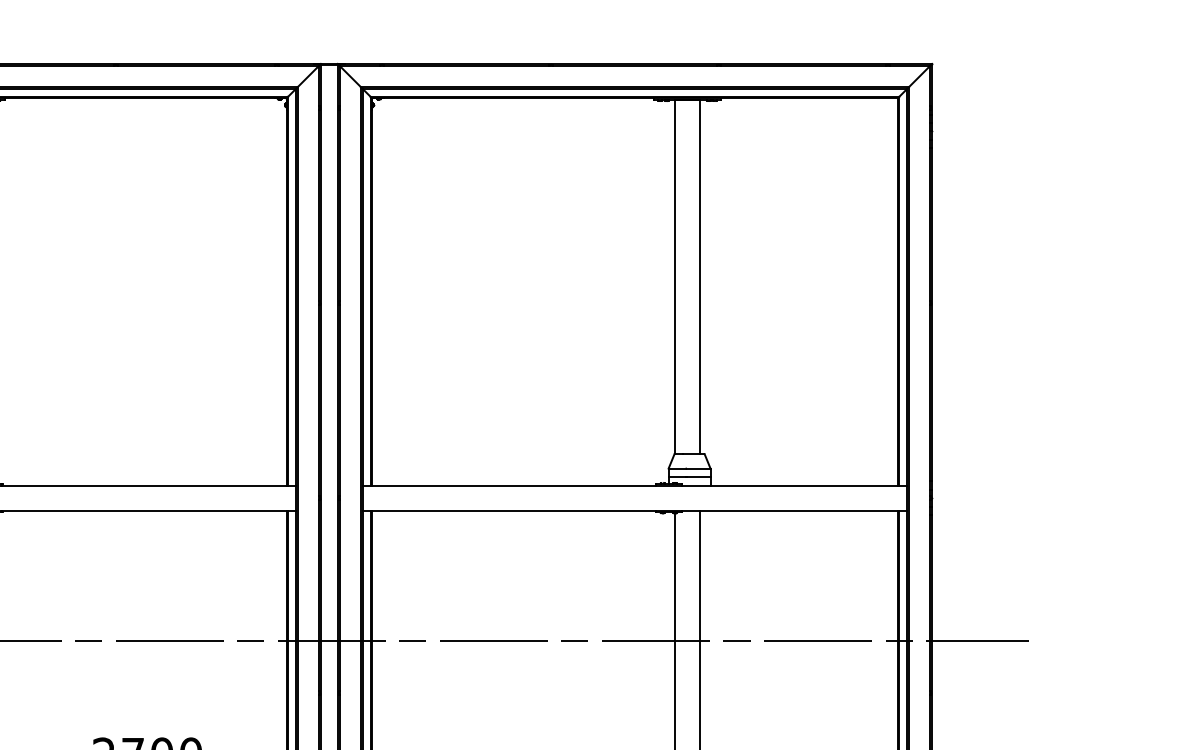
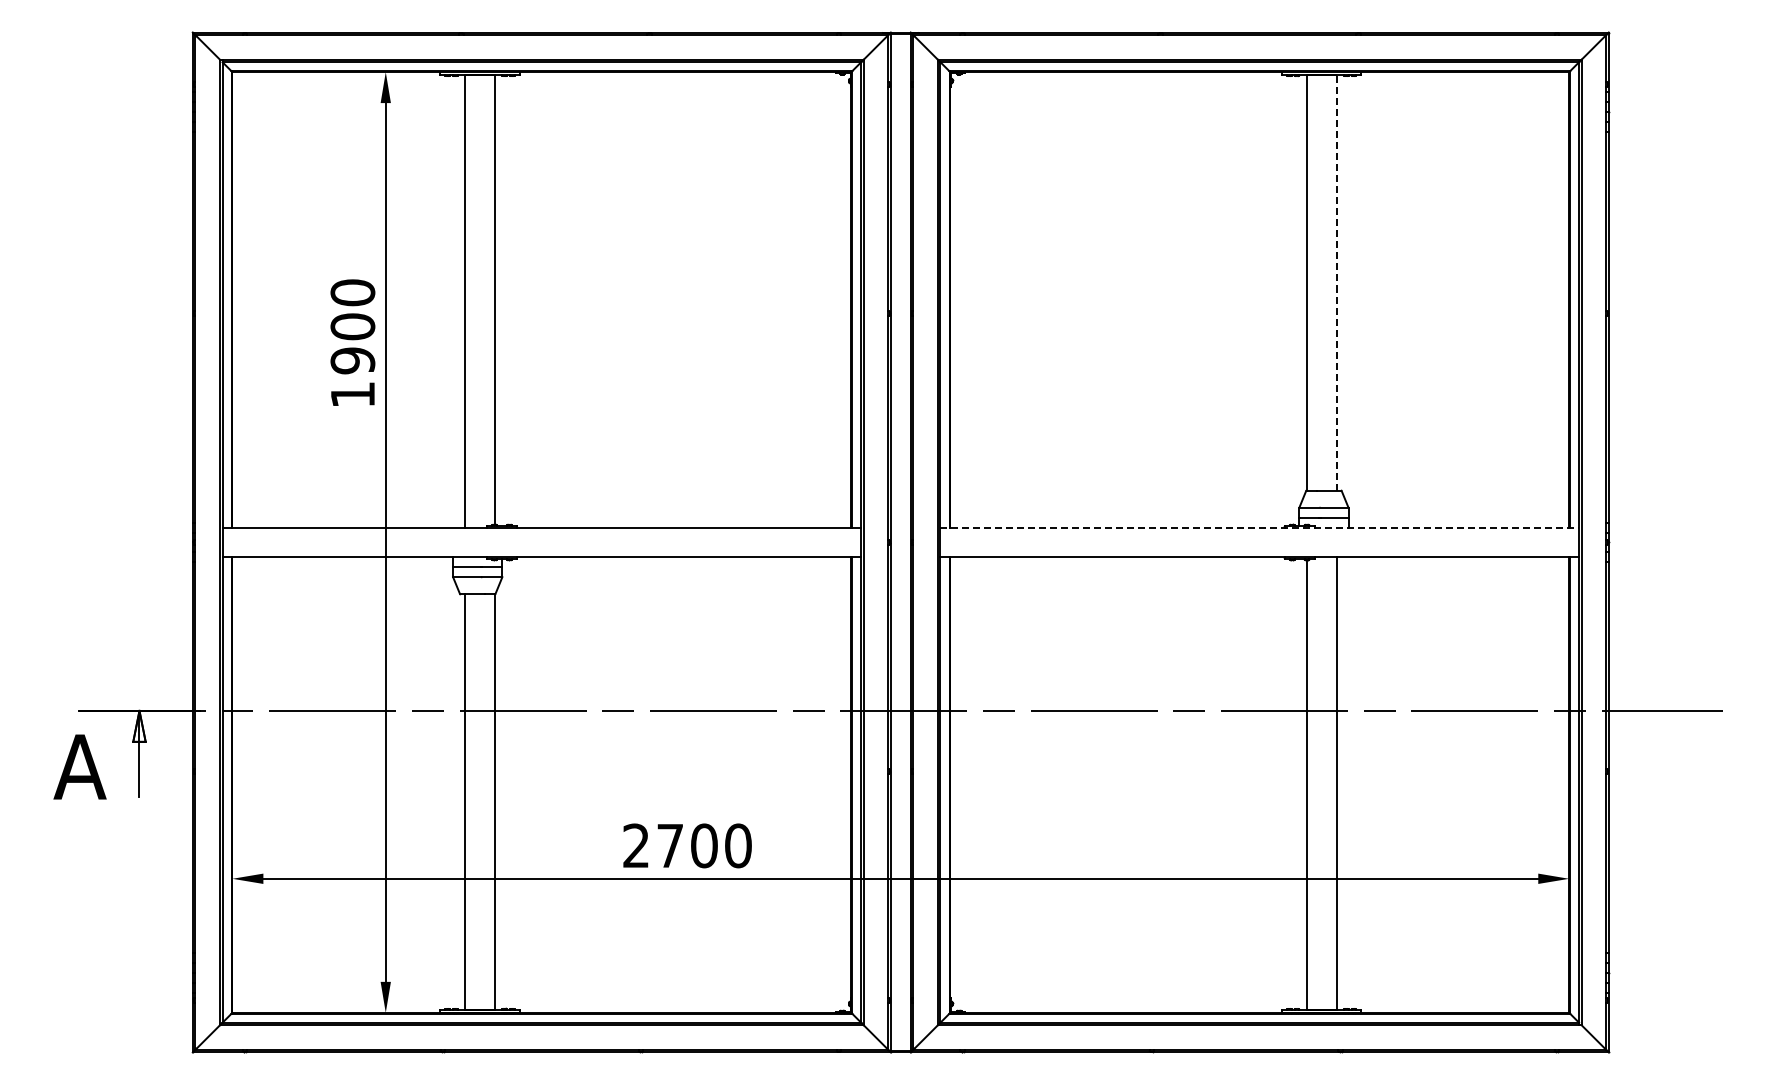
line: (700, 276) -> (1336, 282), solid -> dashed
line: (635, 485) -> (1260, 527), solid -> dashed

